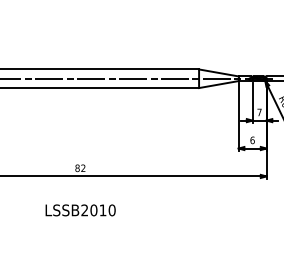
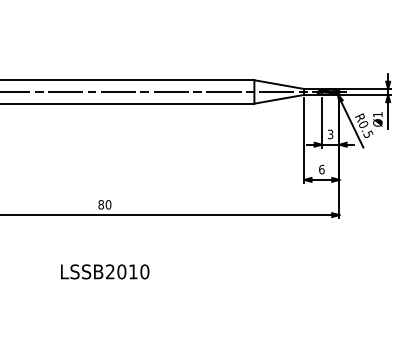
text: (259, 112) -> (330, 134), 7 -> 3
text: (83, 168) -> (108, 204), 82 -> 80
text: (80, 210) -> (105, 271), moved

